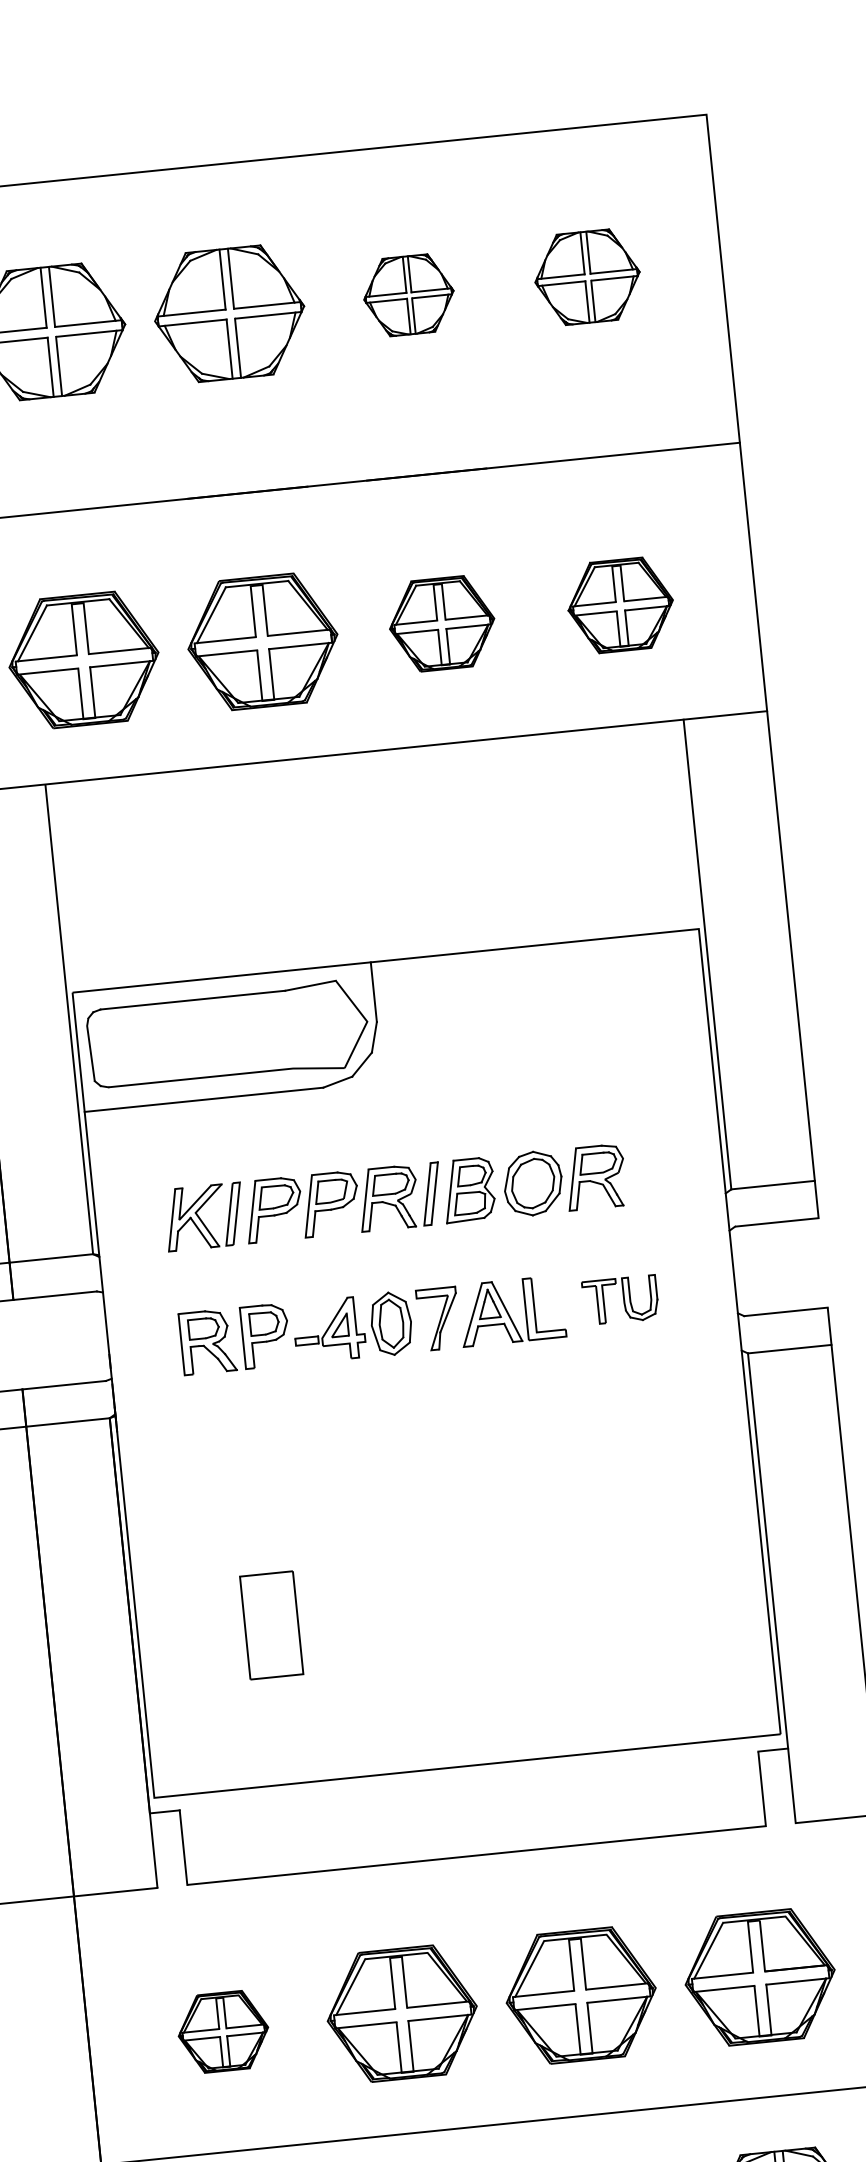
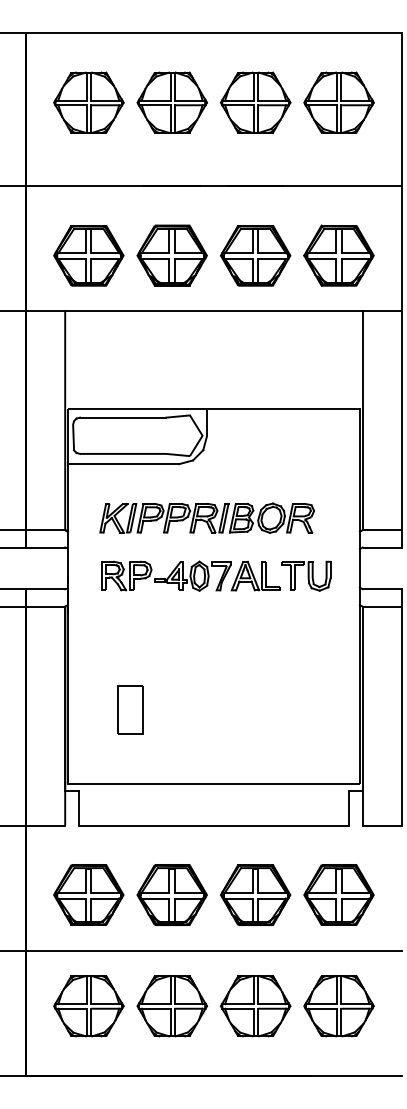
part: (586, 276) -> (338, 102), size x1.43
part: (408, 295) -> (255, 102), size x1.67
part: (619, 605) -> (338, 255), size x1.43
part: (441, 623) -> (255, 255), size x1.43
part: (620, 1298) -> (306, 575), size x1.43
part: (222, 2030) -> (88, 894), size x1.67

